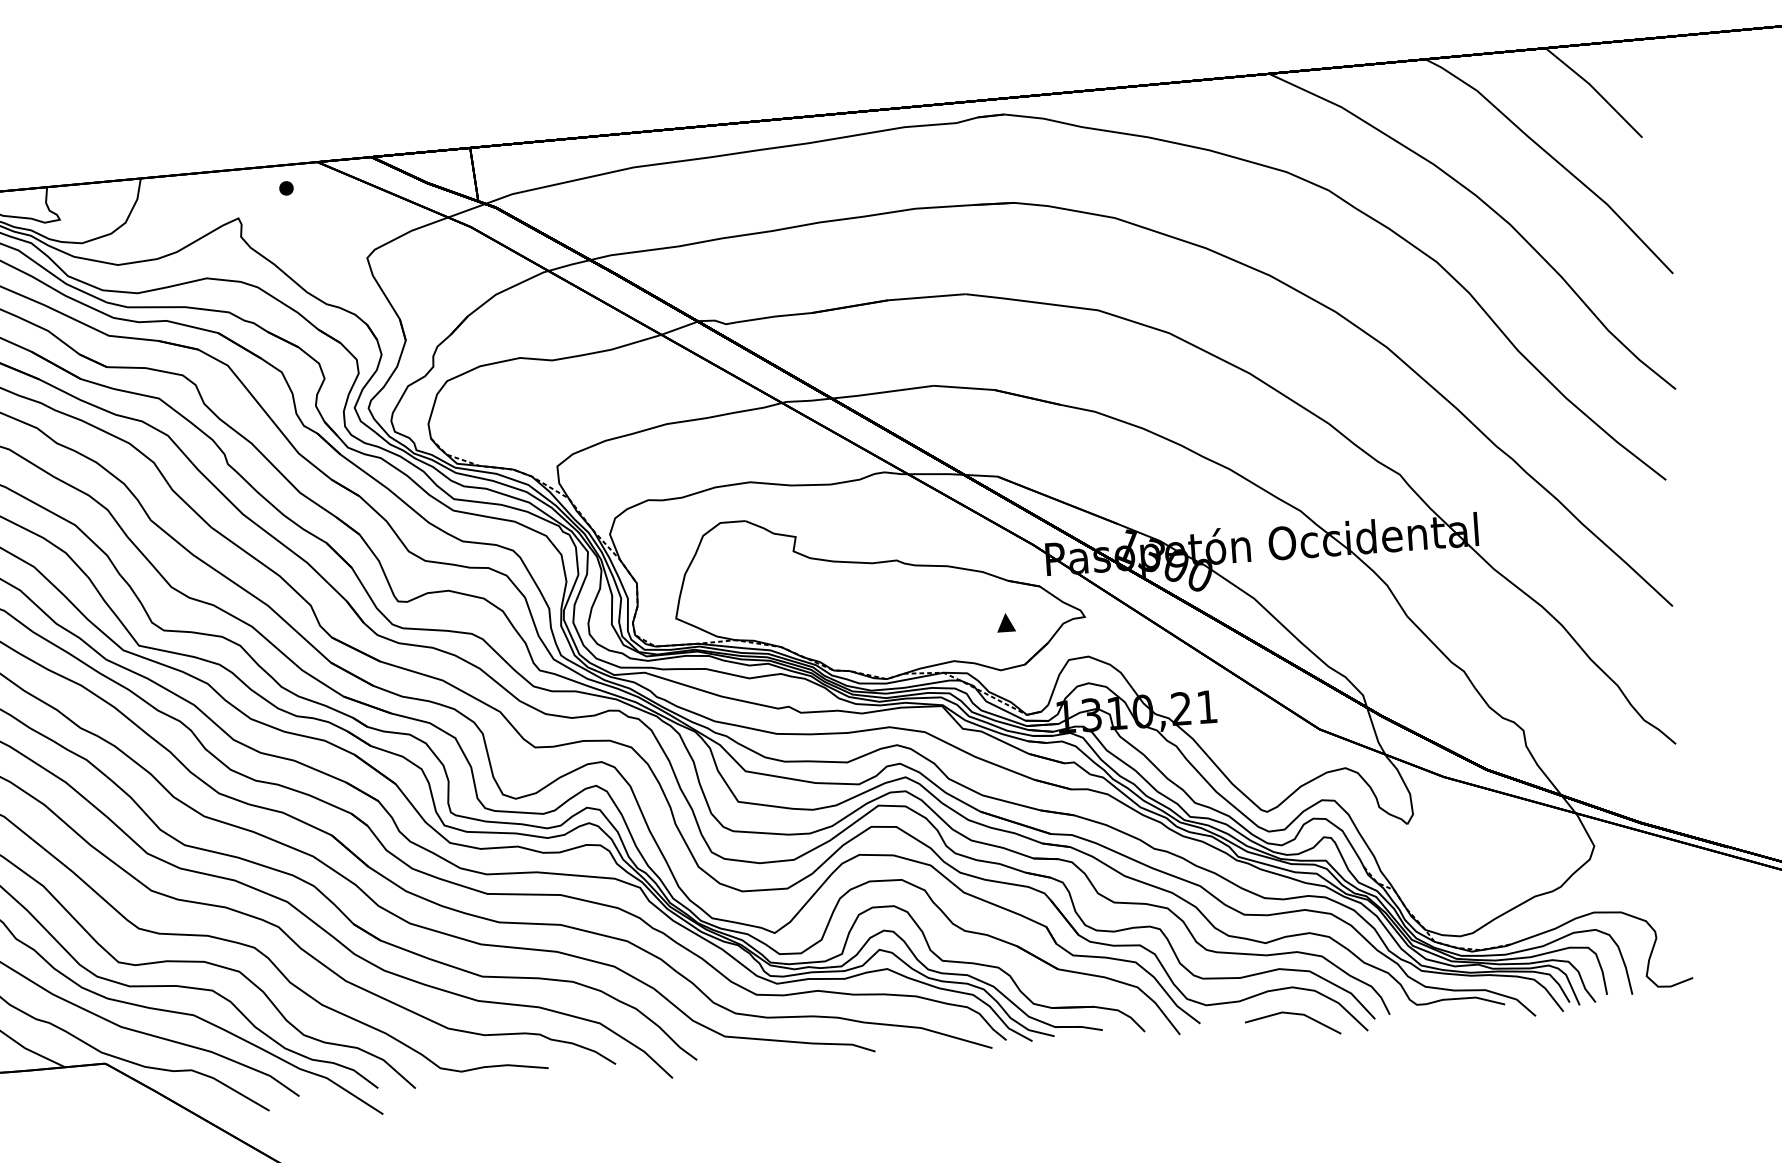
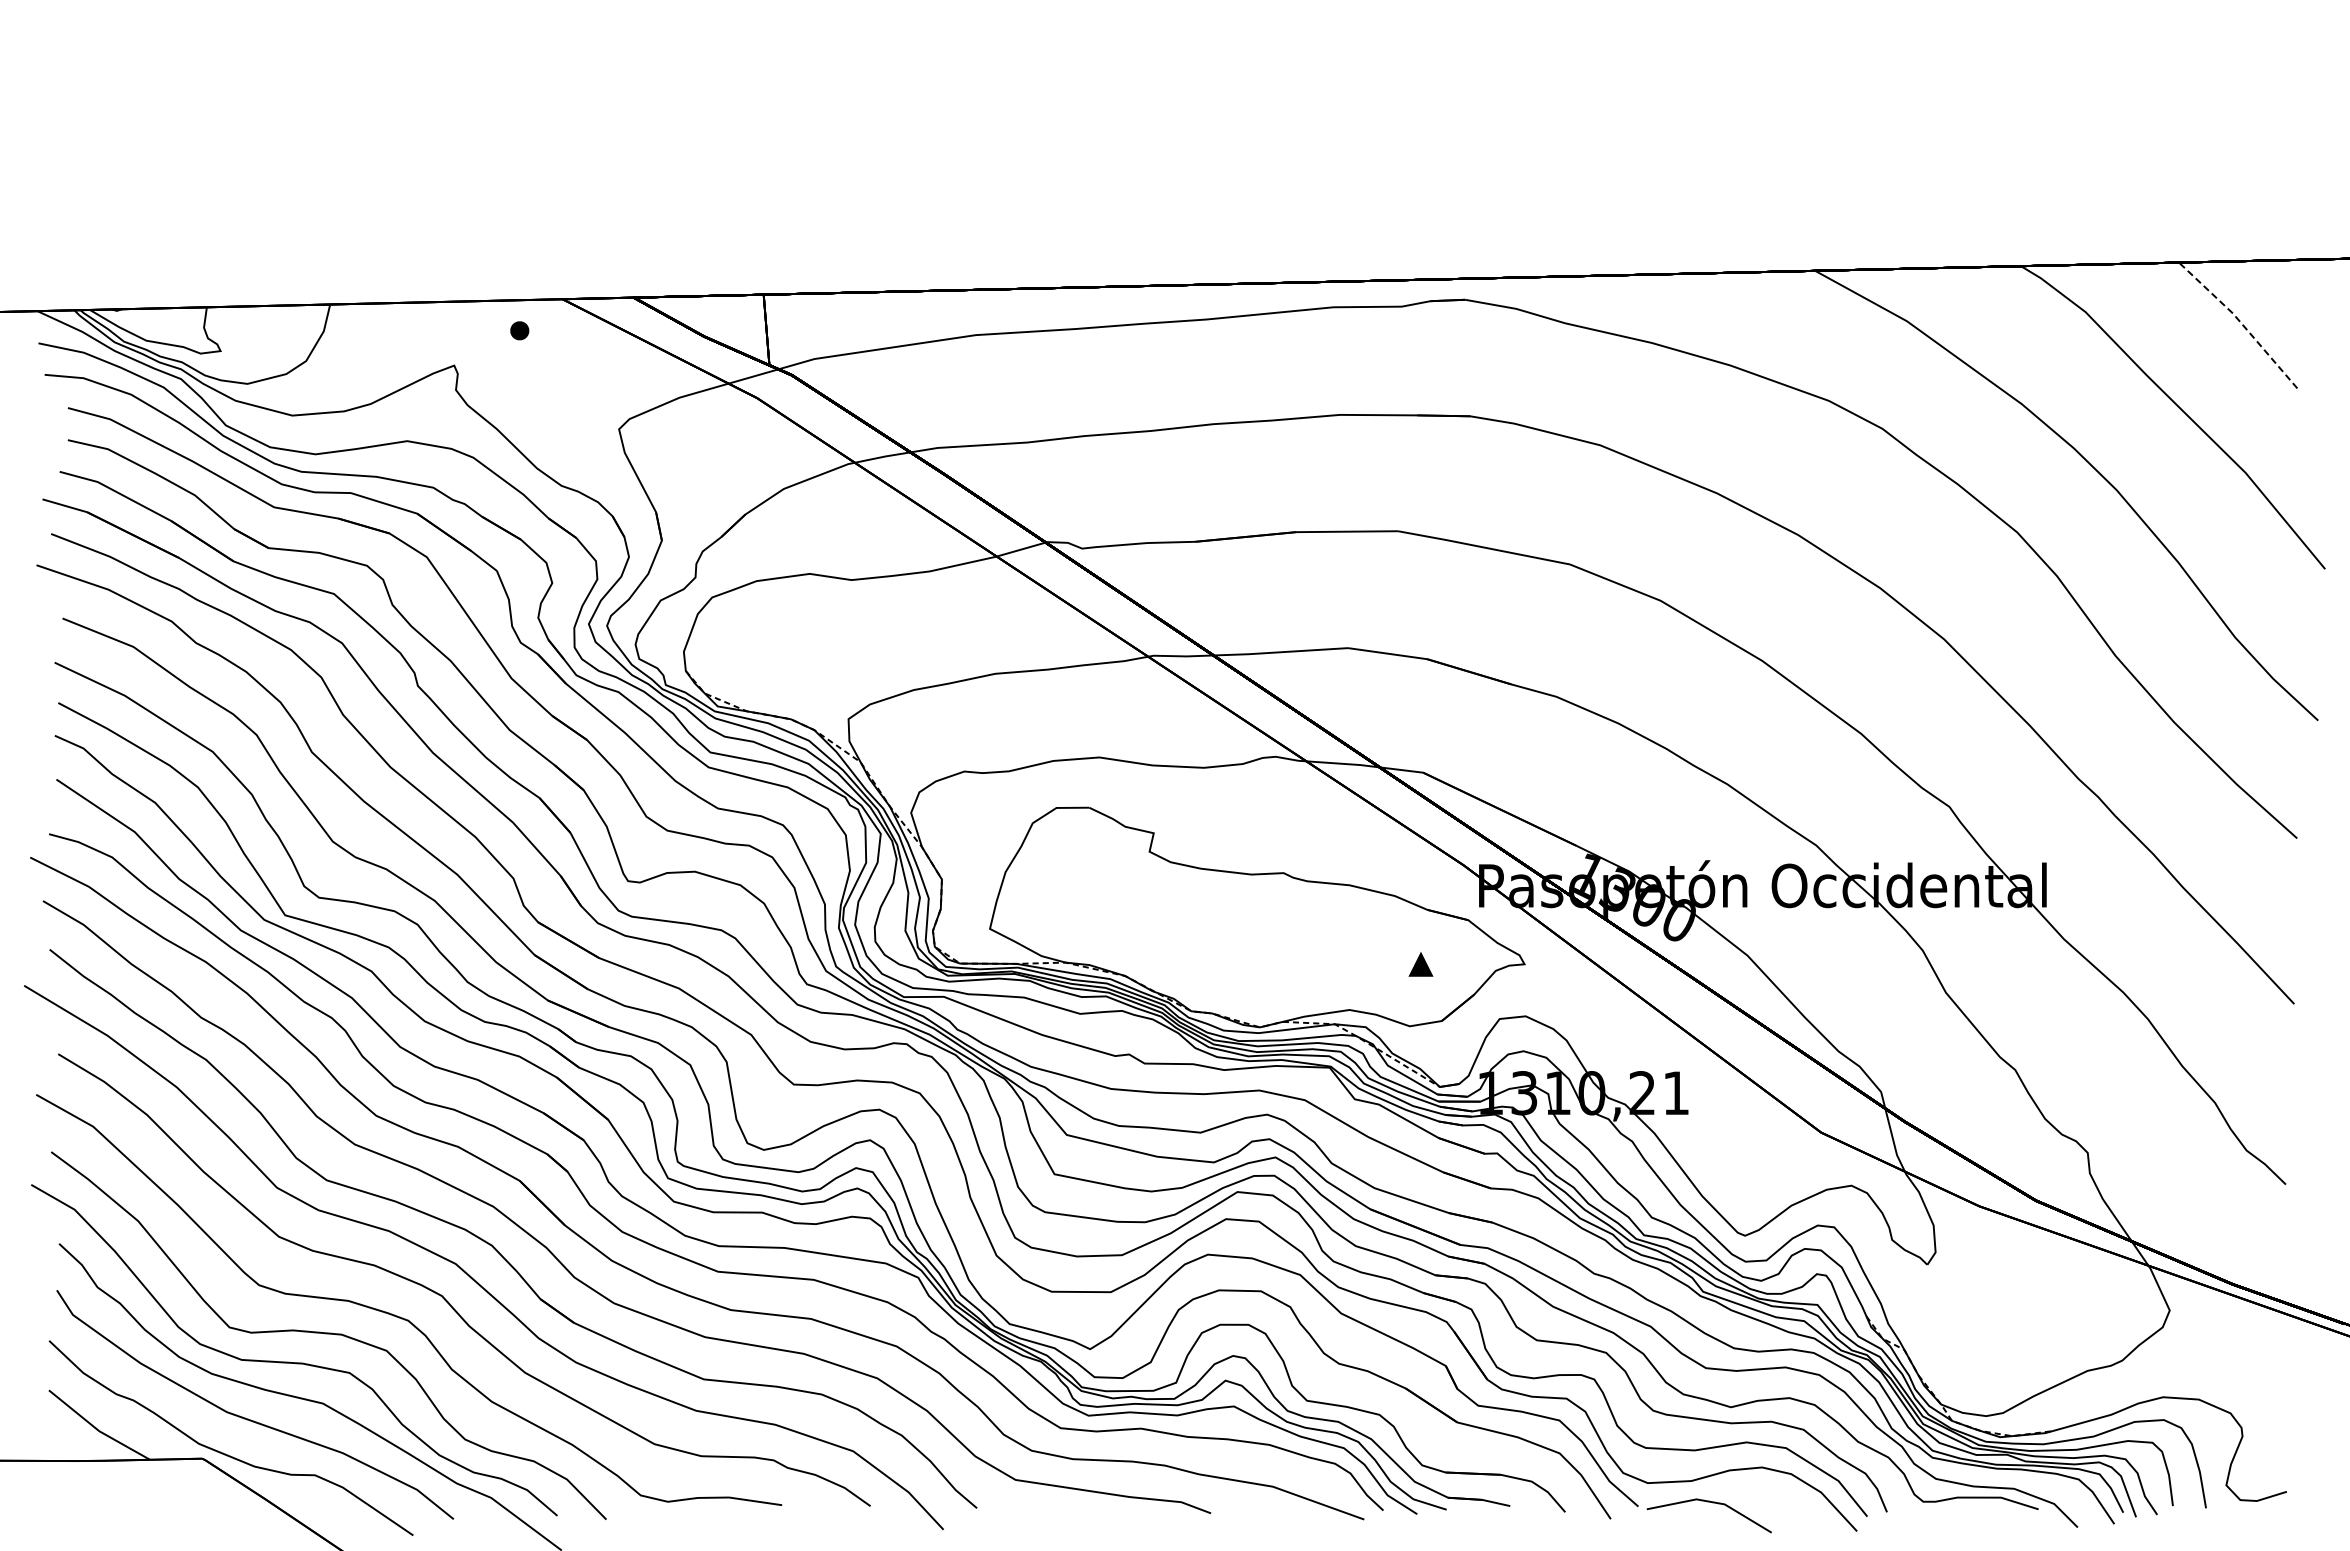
line: (1595, 89) -> (2240, 321), solid -> dashed
line: (1294, 1014) -> (1712, 1503), moved

